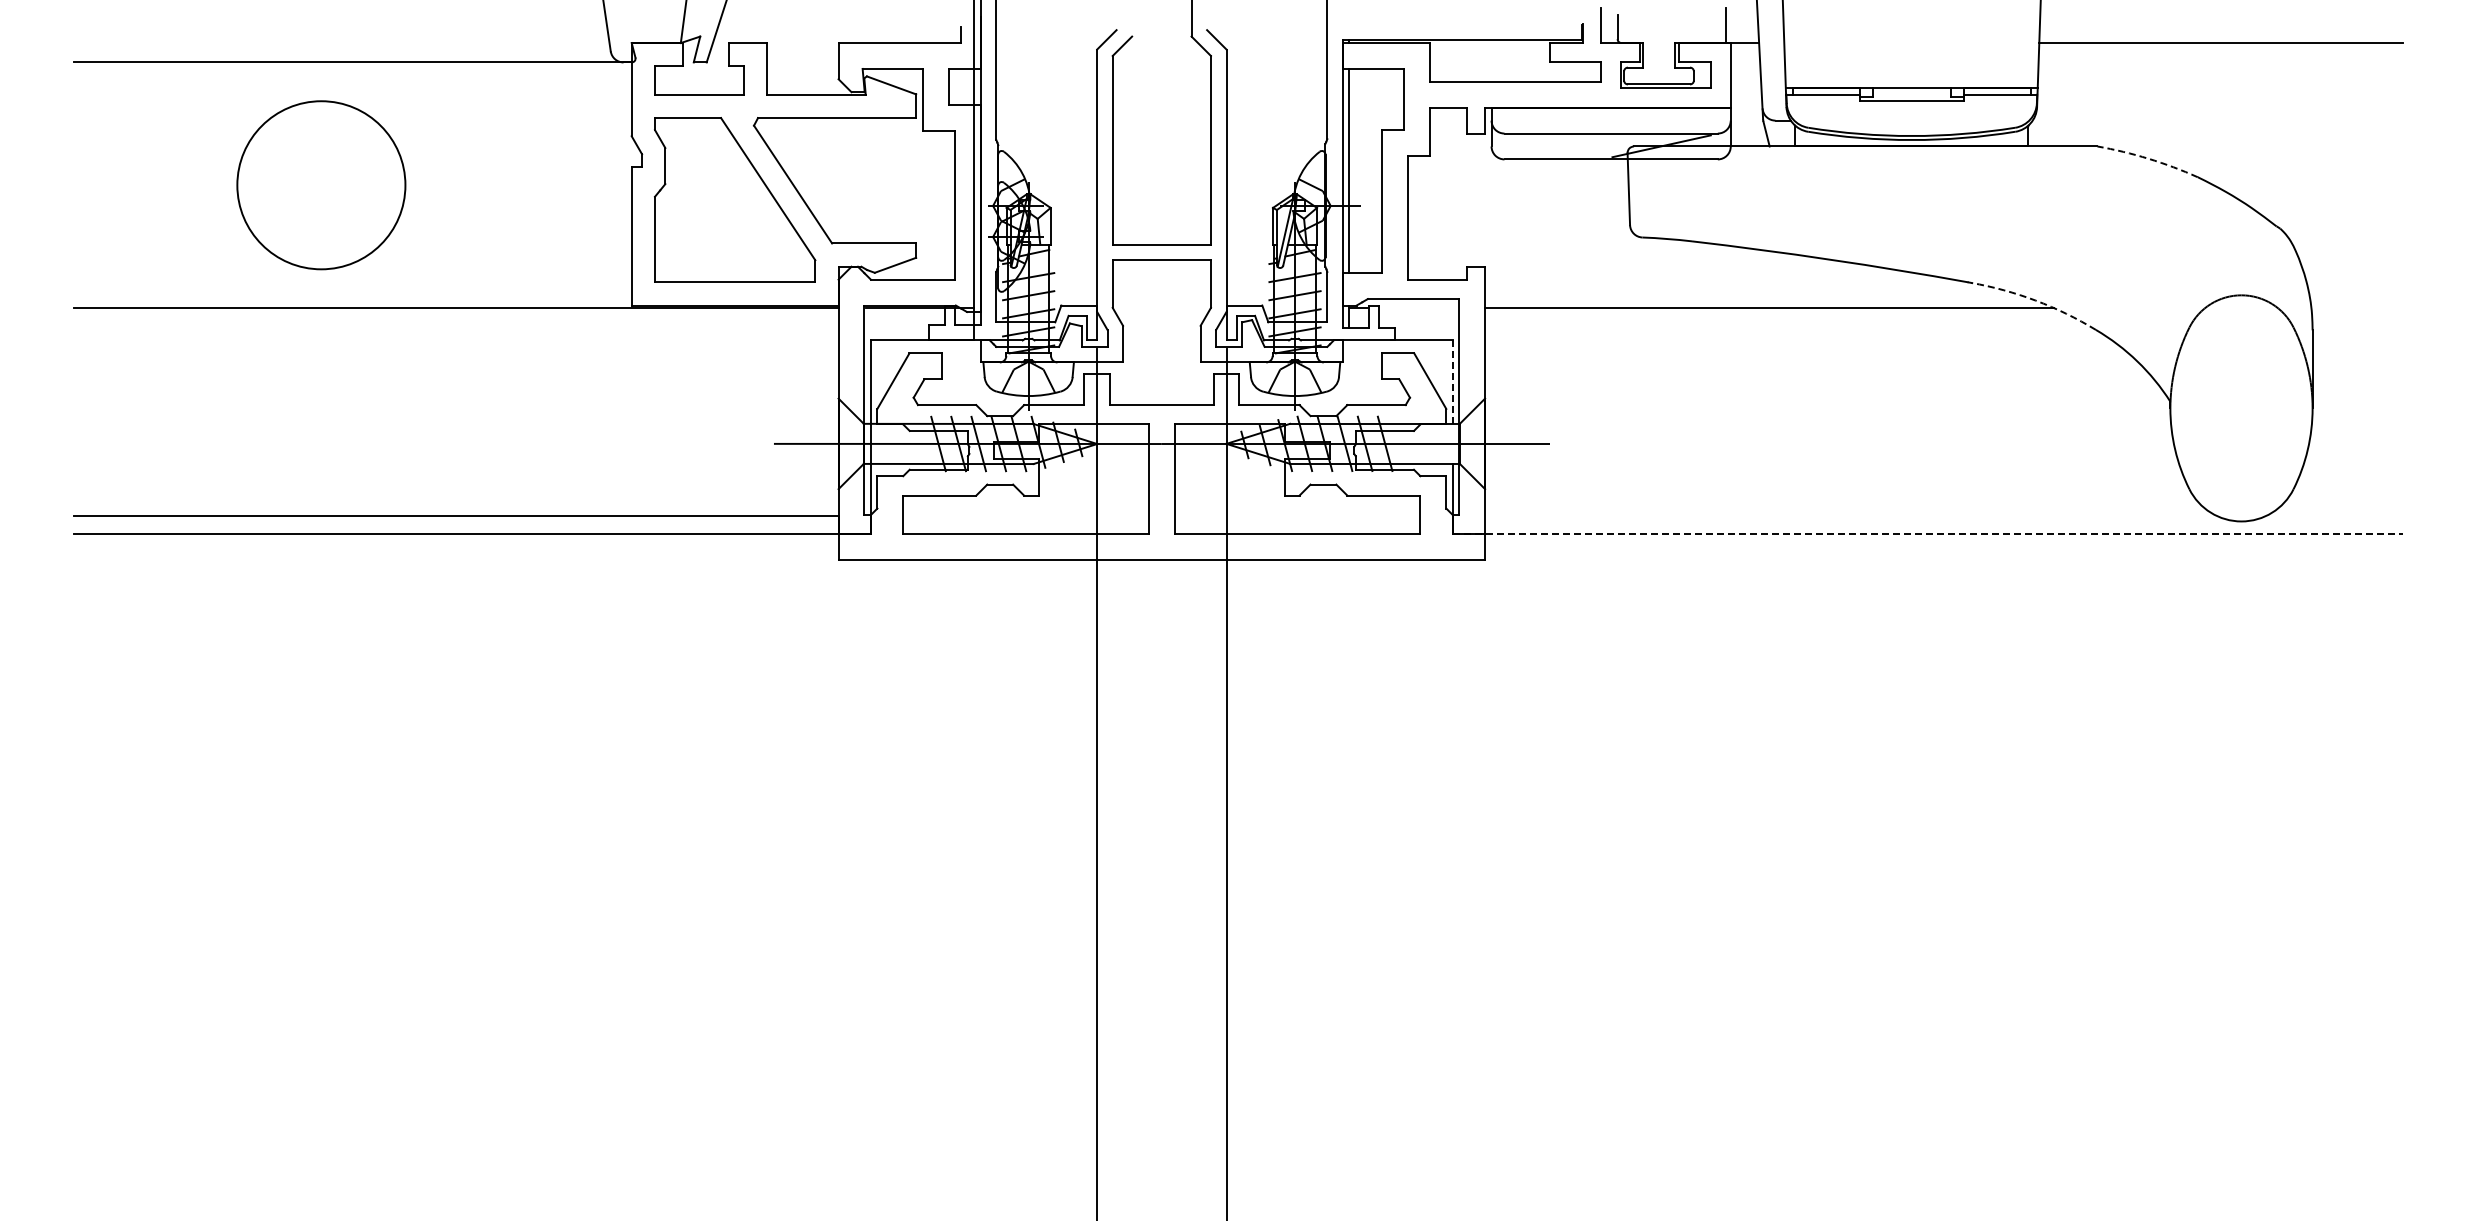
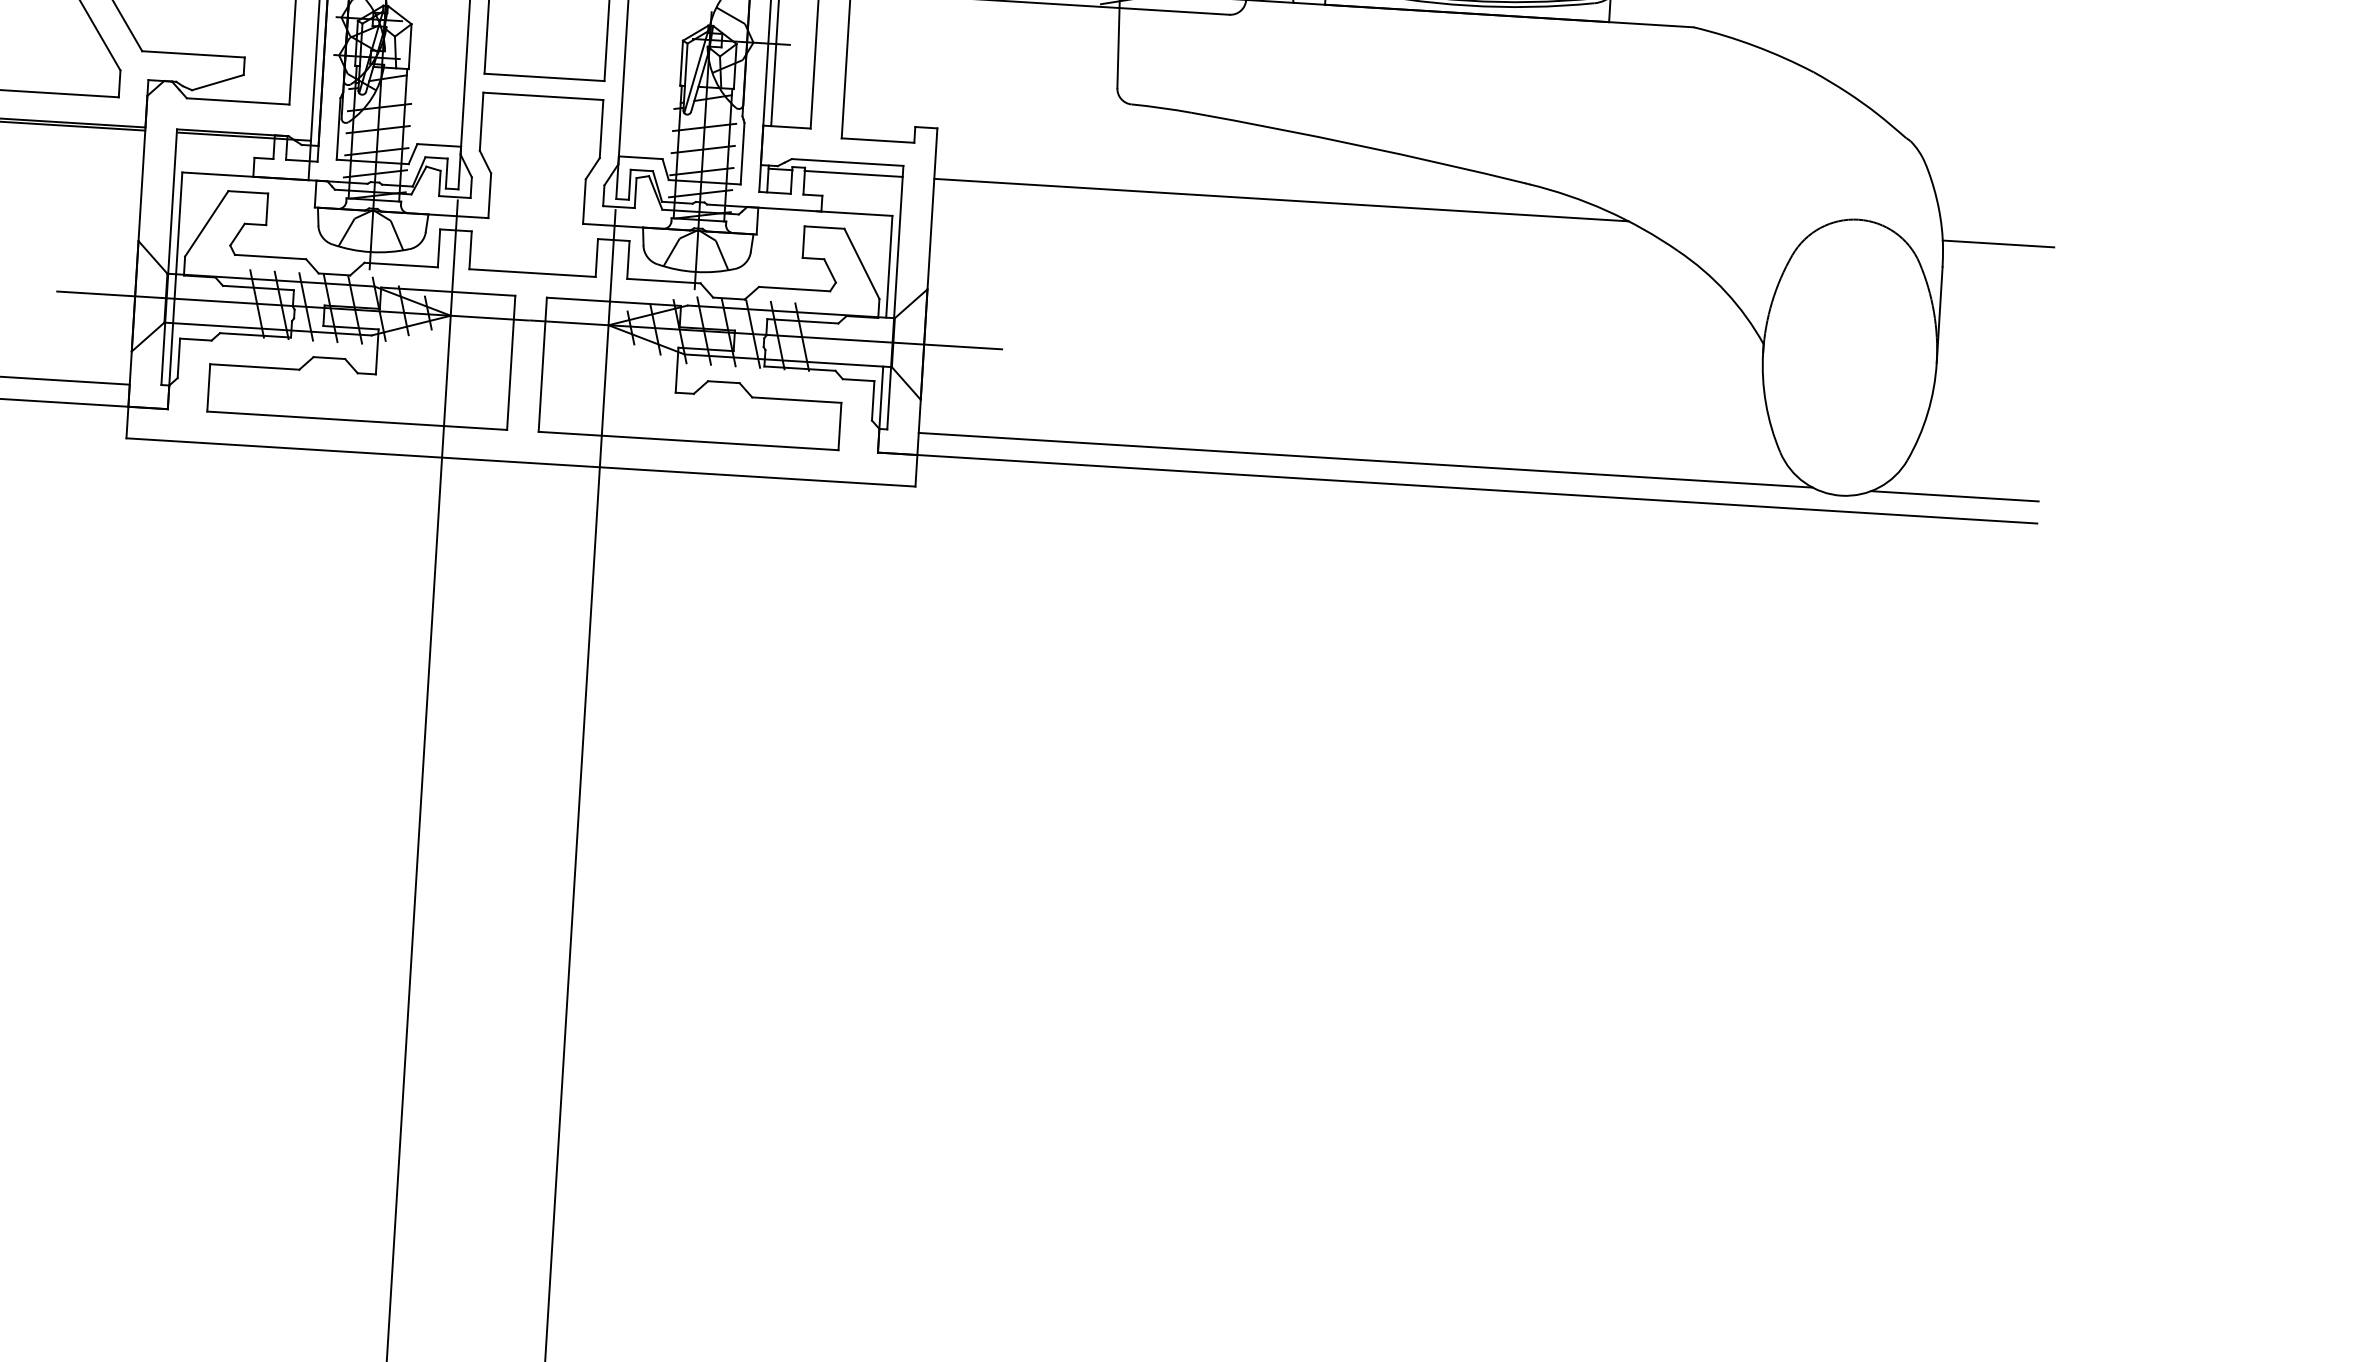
arc: (2148, 158) -> (1755, 45), dashed -> solid
arc: (2035, 300) -> (1606, 210), dashed -> solid
line: (1418, 308) -> (852, 174), added
line: (2356, 308) -> (1997, 244), added
line: (1452, 382) -> (888, 267), dashed -> solid
line: (1851, 516) -> (1365, 460), added
line: (2333, 516) -> (1954, 496), added
line: (1927, 534) -> (1457, 488), dashed -> solid

